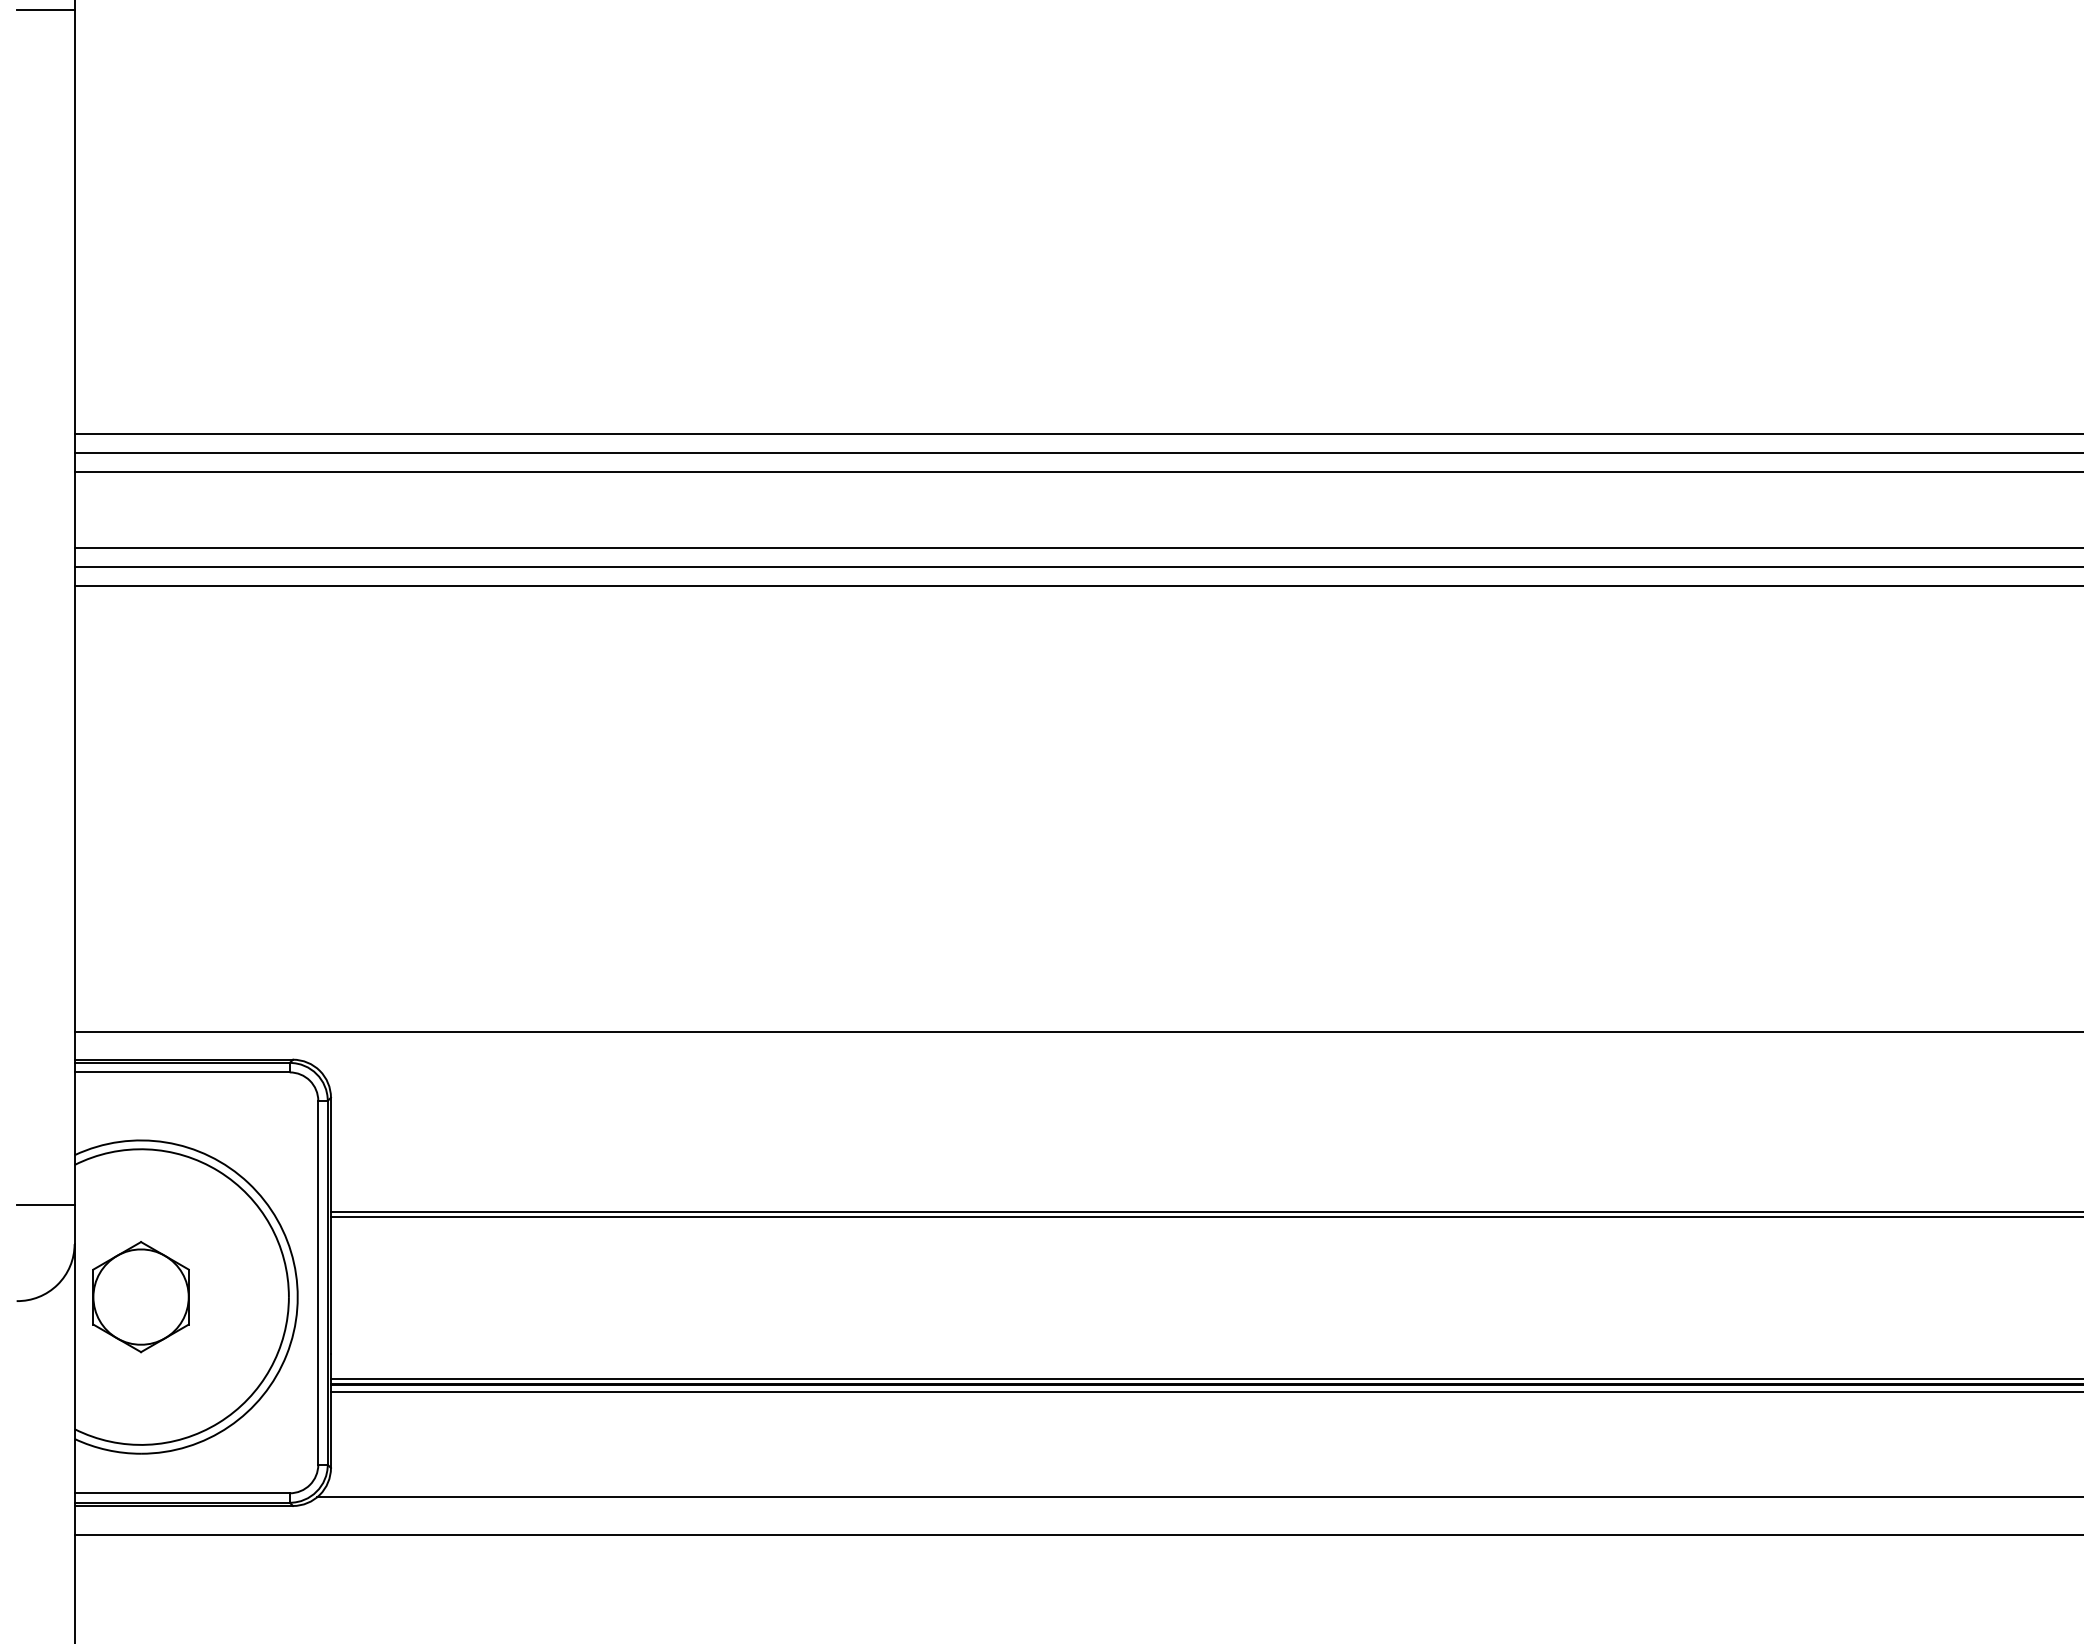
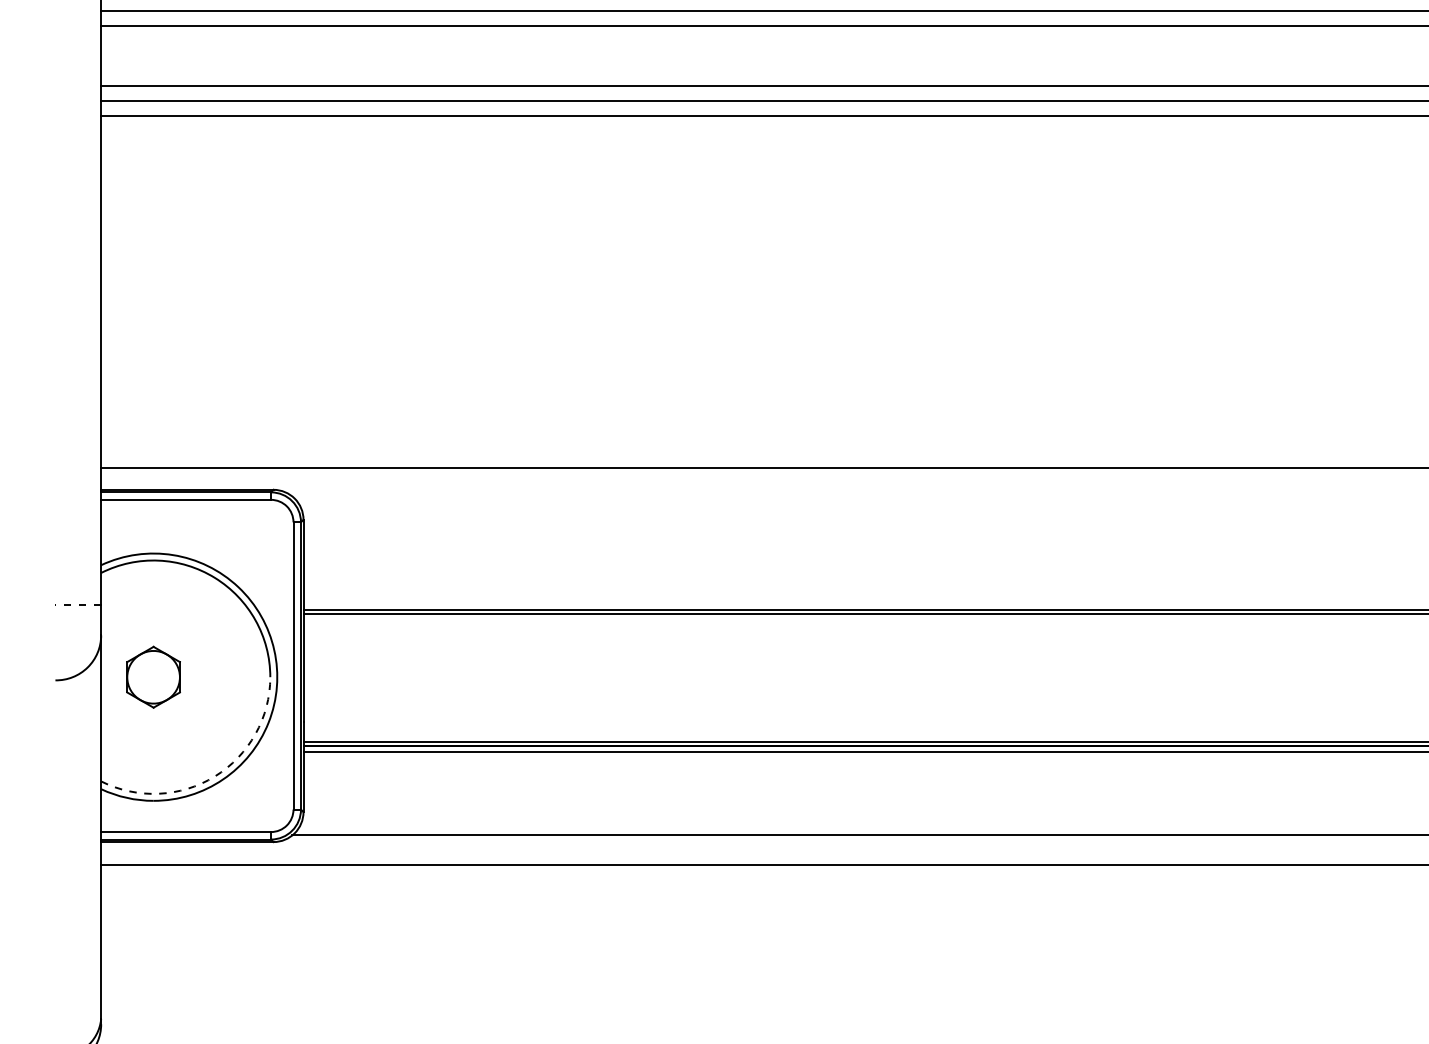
line: (45, 1205) -> (78, 604), solid -> dashed
part: (140, 1297) -> (153, 677), size x0.7
arc: (218, 1422) -> (214, 776), solid -> dashed

